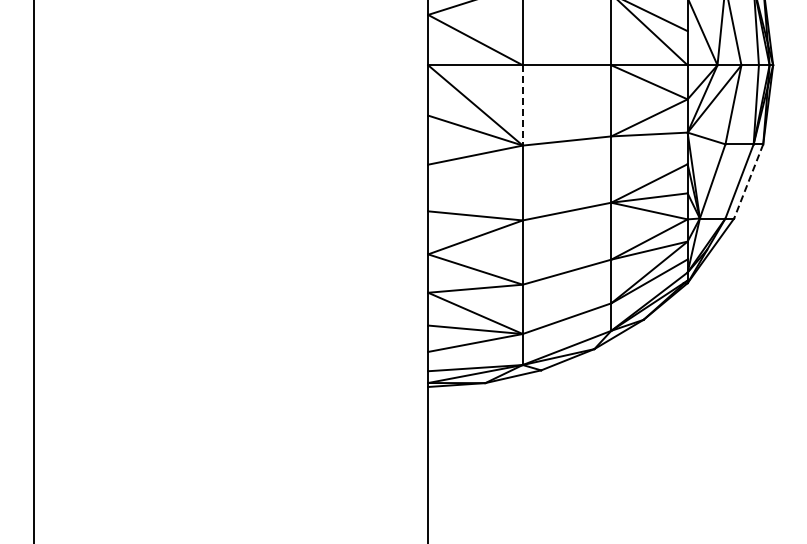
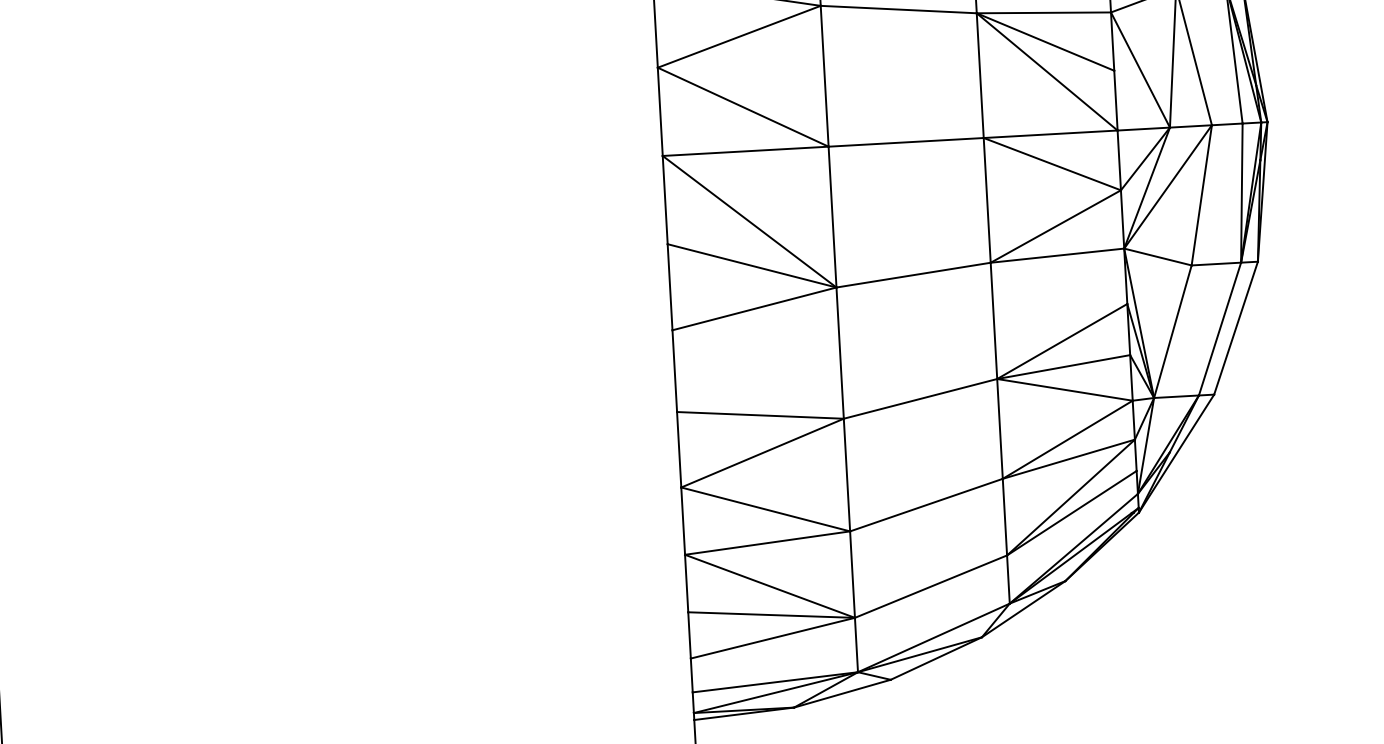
line: (522, 105) -> (832, 217), dashed -> solid
line: (748, 181) -> (1235, 328), dashed -> solid

